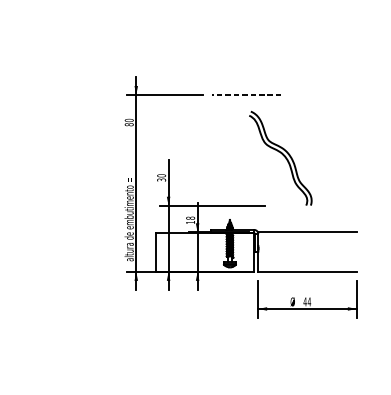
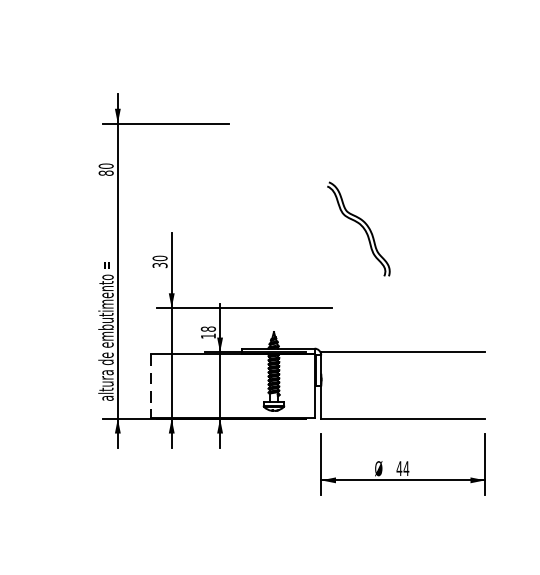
line: (246, 94) -> (301, 122), removed
part: (280, 157) -> (358, 227), size x0.6
line: (156, 253) -> (151, 387), solid -> dashed

